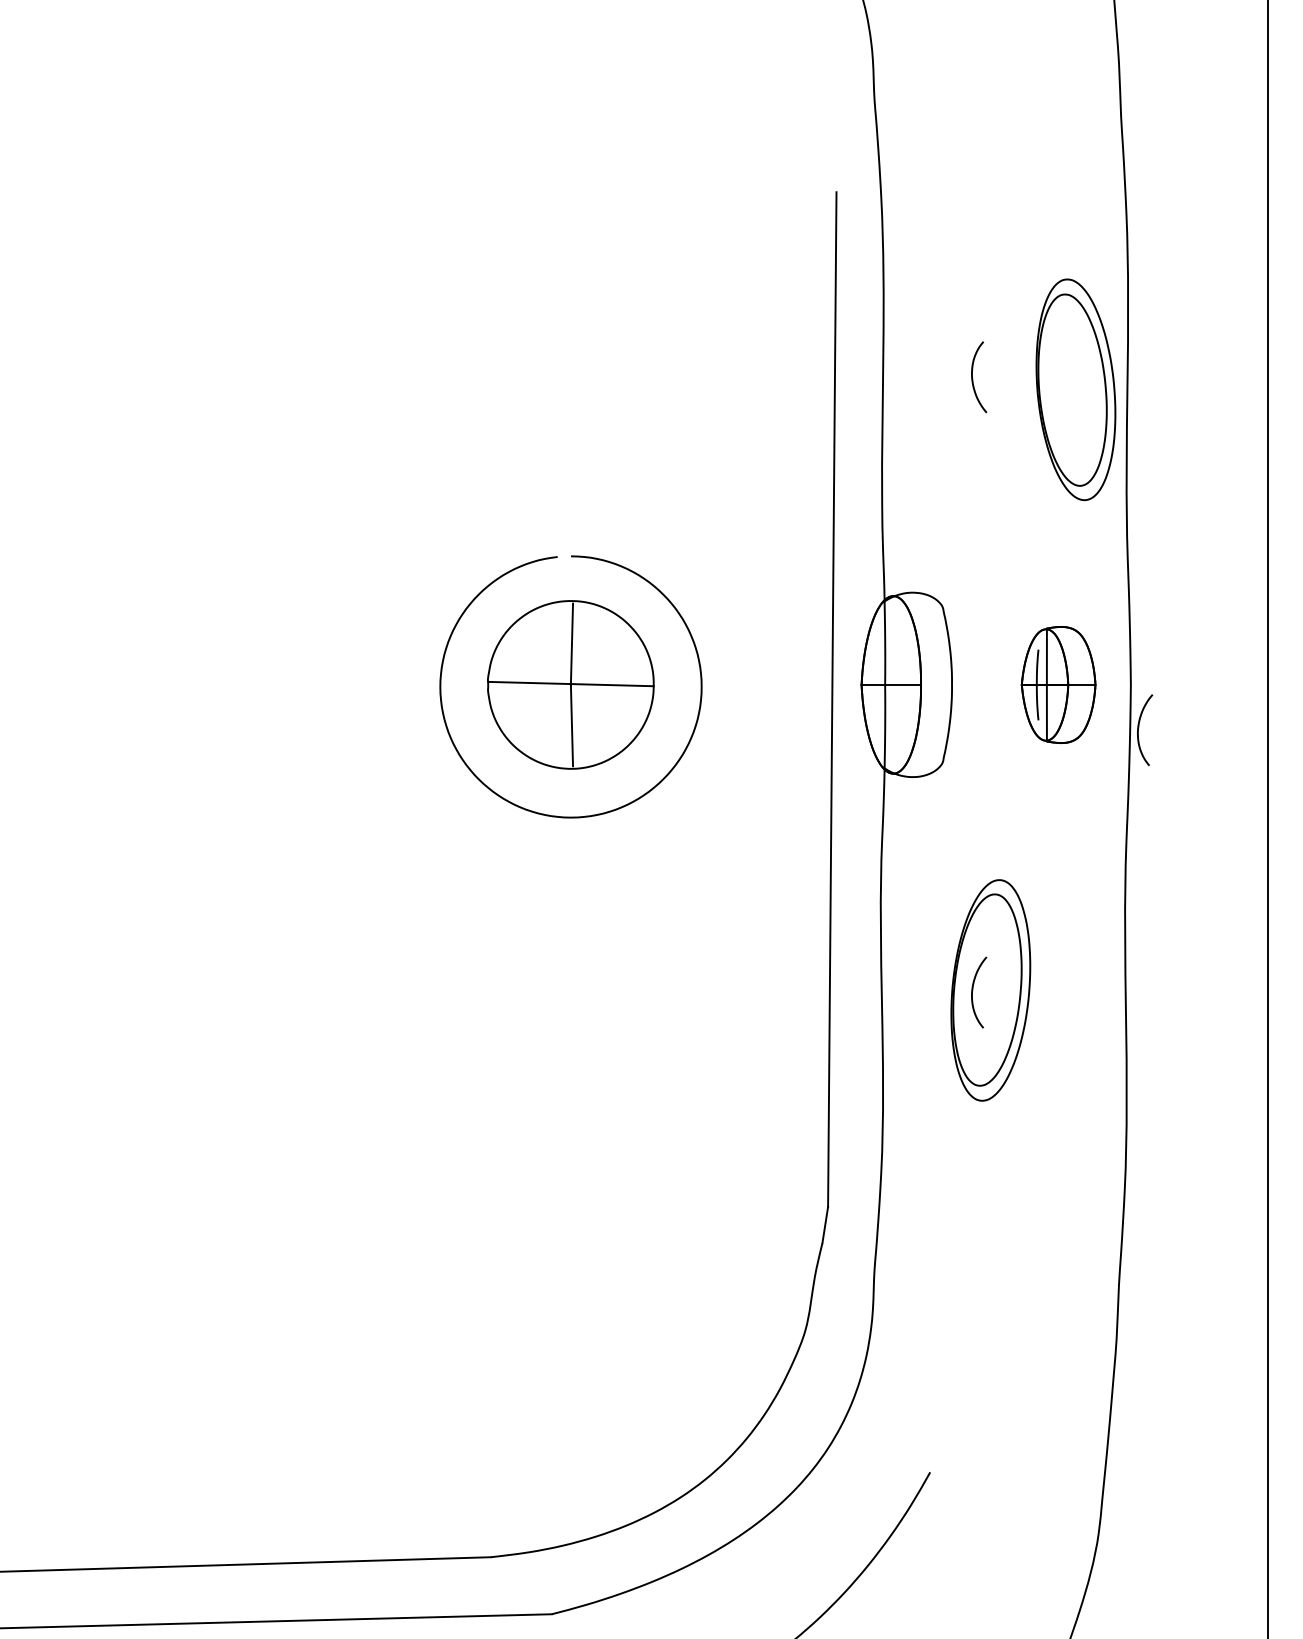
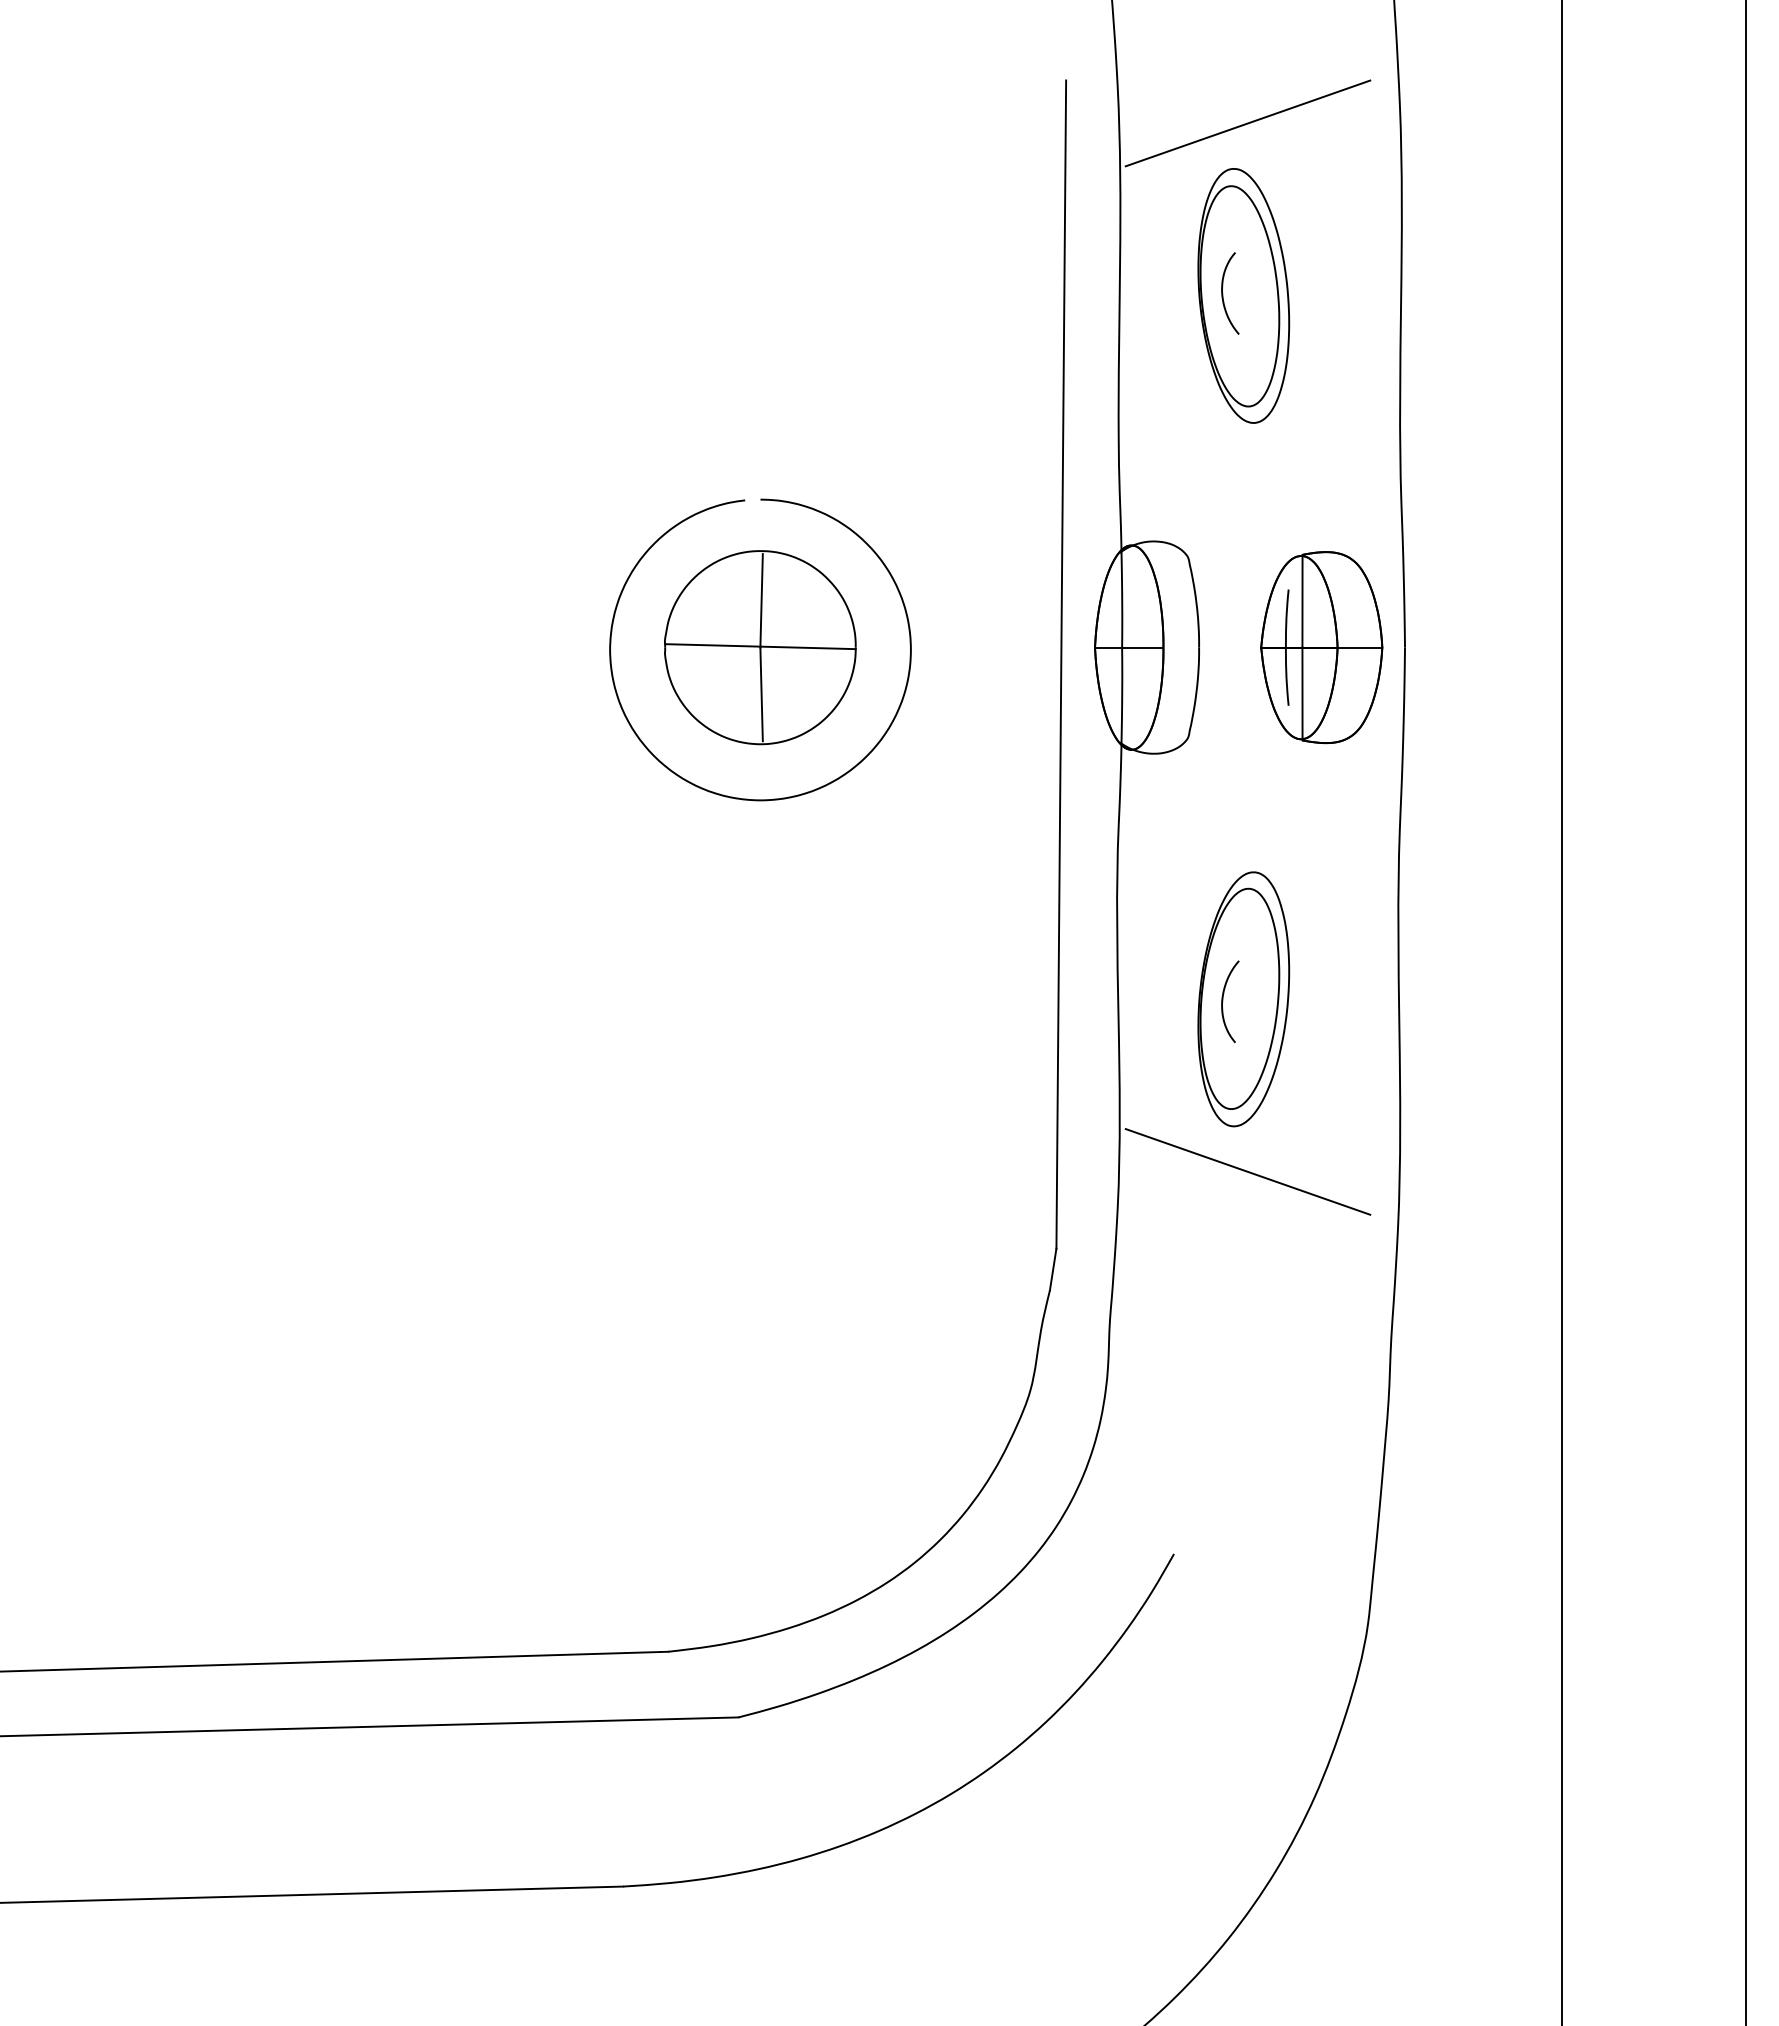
line: (994, 229) -> (1247, 123), added
part: (1075, 389) -> (1243, 295), moved
part: (1058, 684) -> (1321, 647), size x1.43
curve: (1139, 729) -> (1414, 699), removed
line: (994, 1140) -> (1247, 1171), added

